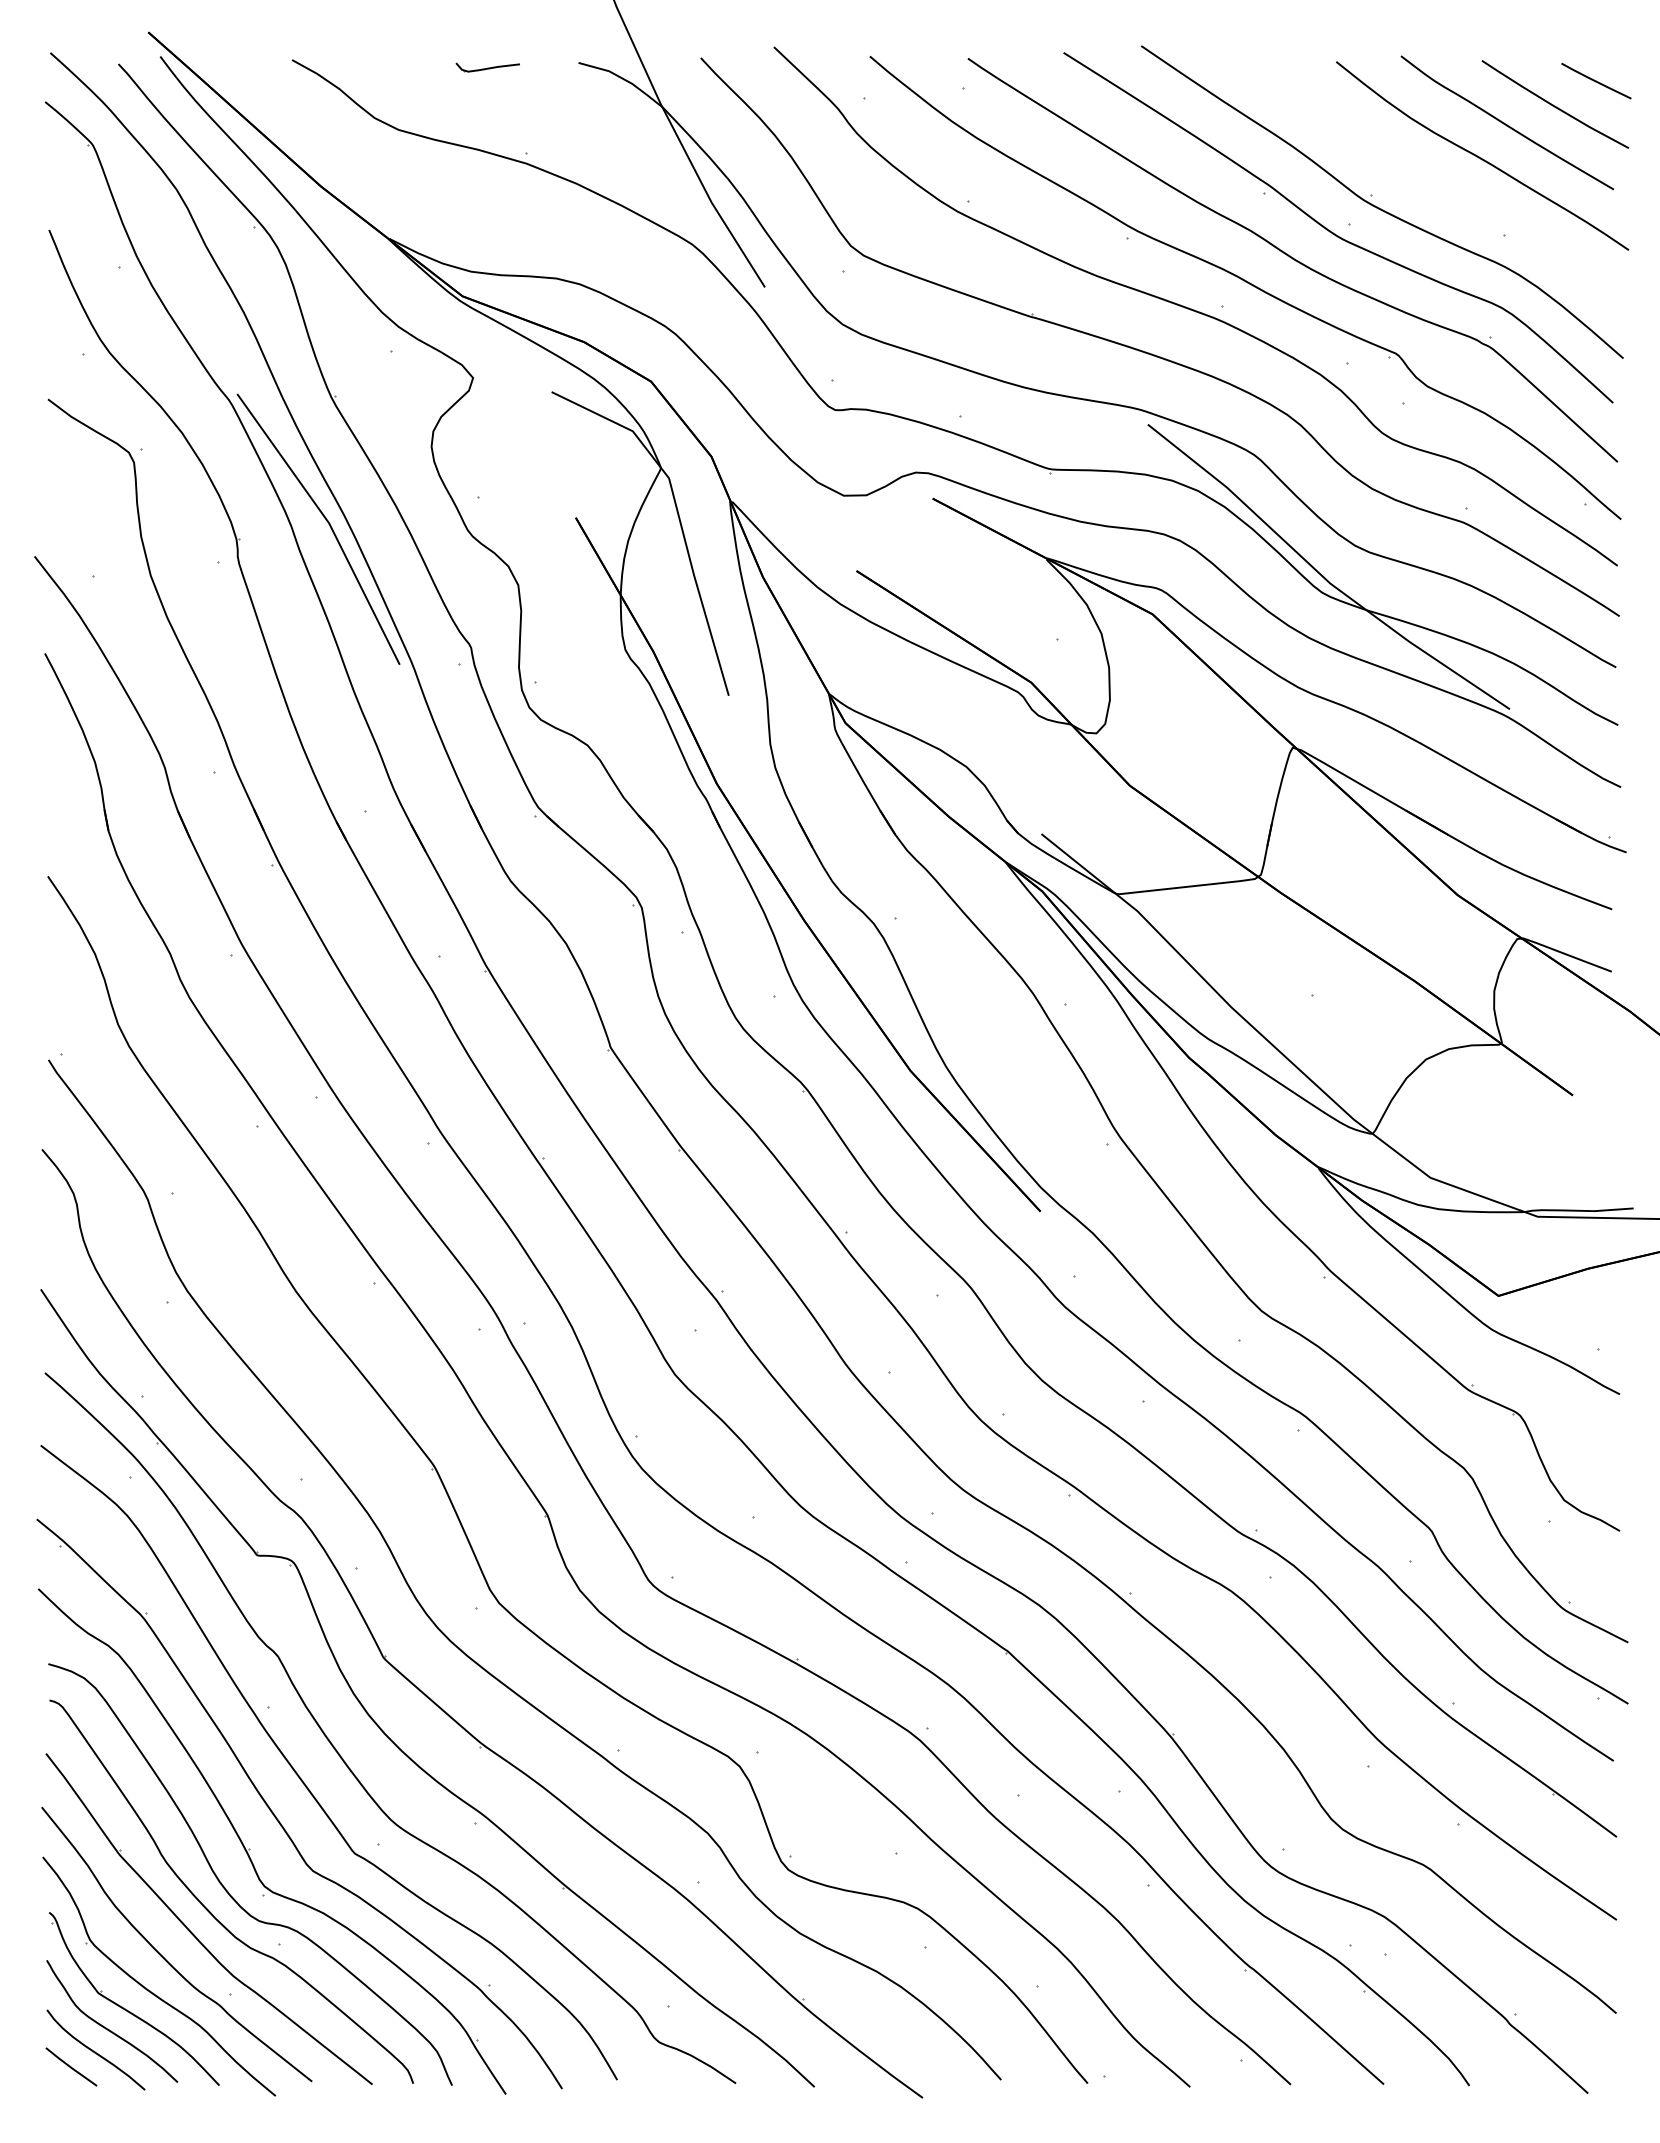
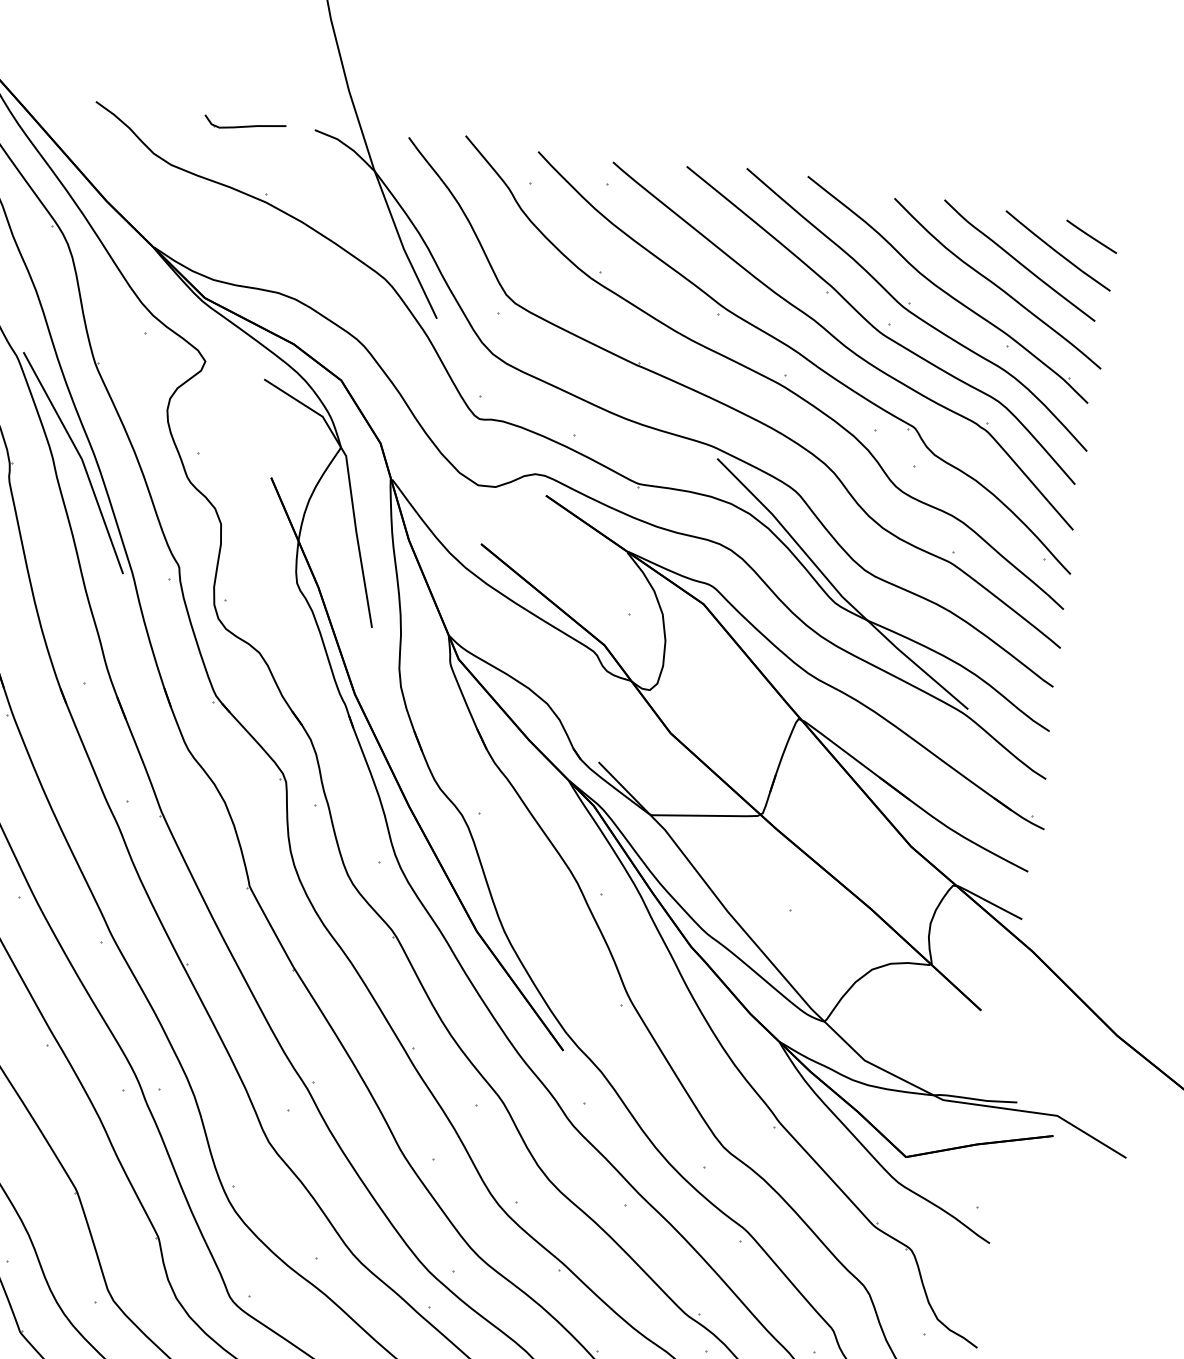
part: (487, 67) -> (244, 125), size x1.67
part: (1419, 171) -> (948, 289), added

